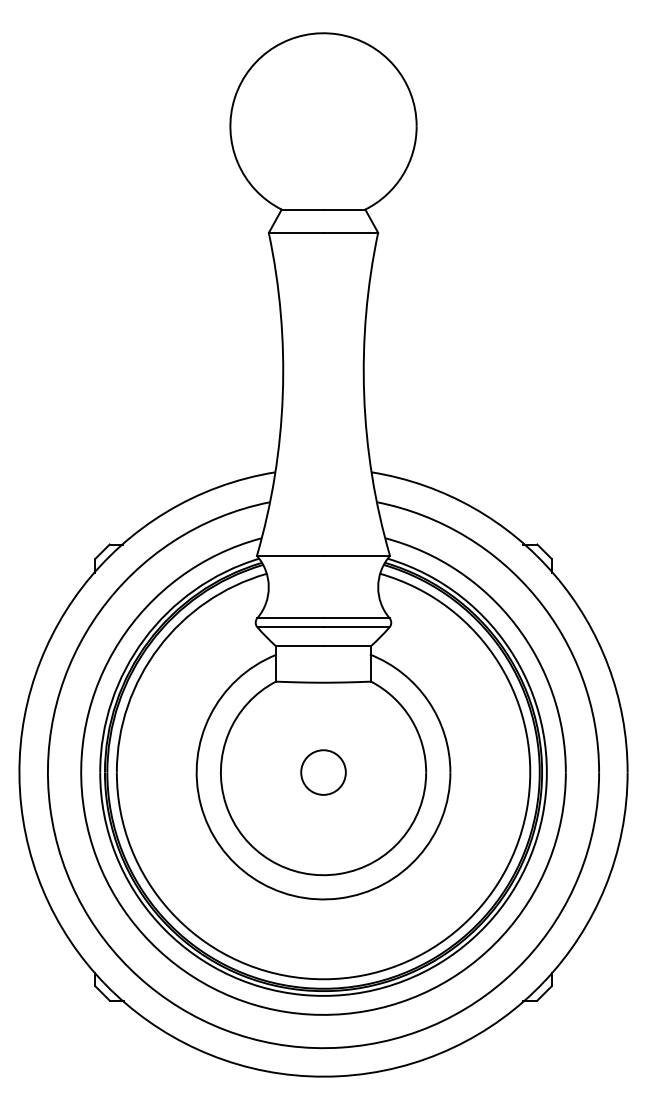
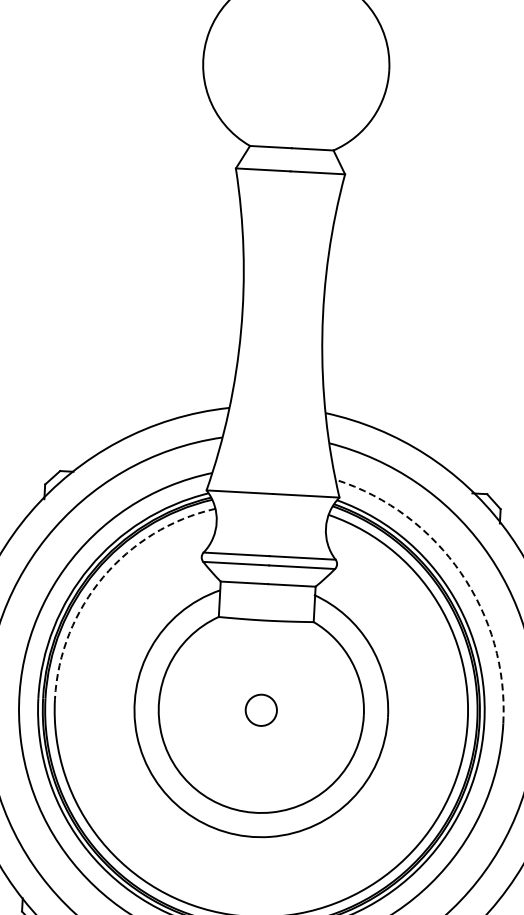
arc: (515, 624) -> (461, 572), solid -> dashed
arc: (158, 648) -> (103, 577), solid -> dashed
circle: (323, 772) -> (261, 710), size x0.7

